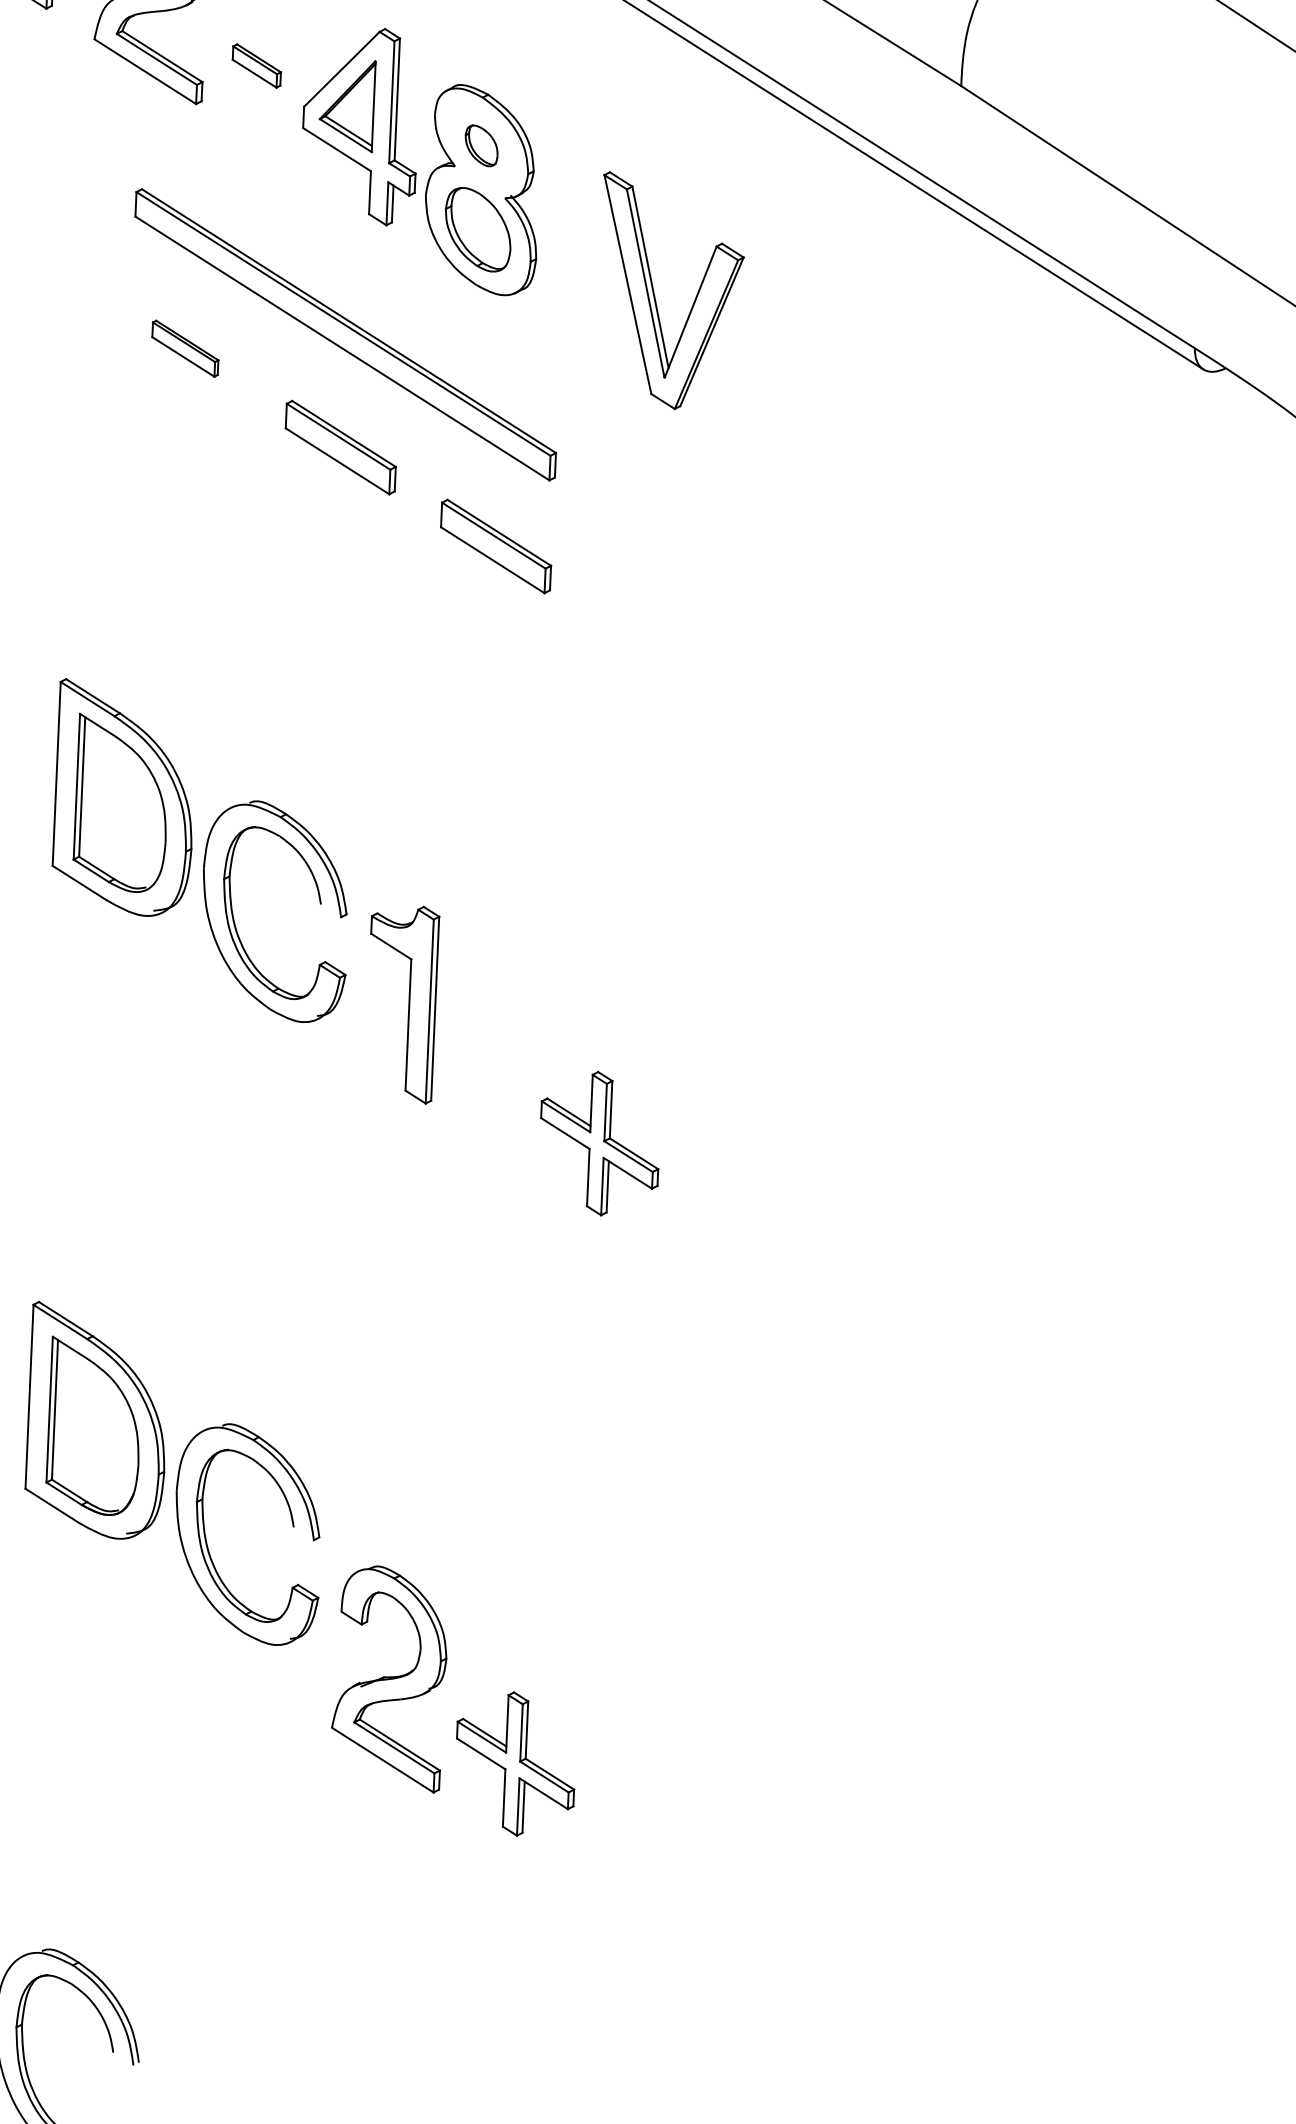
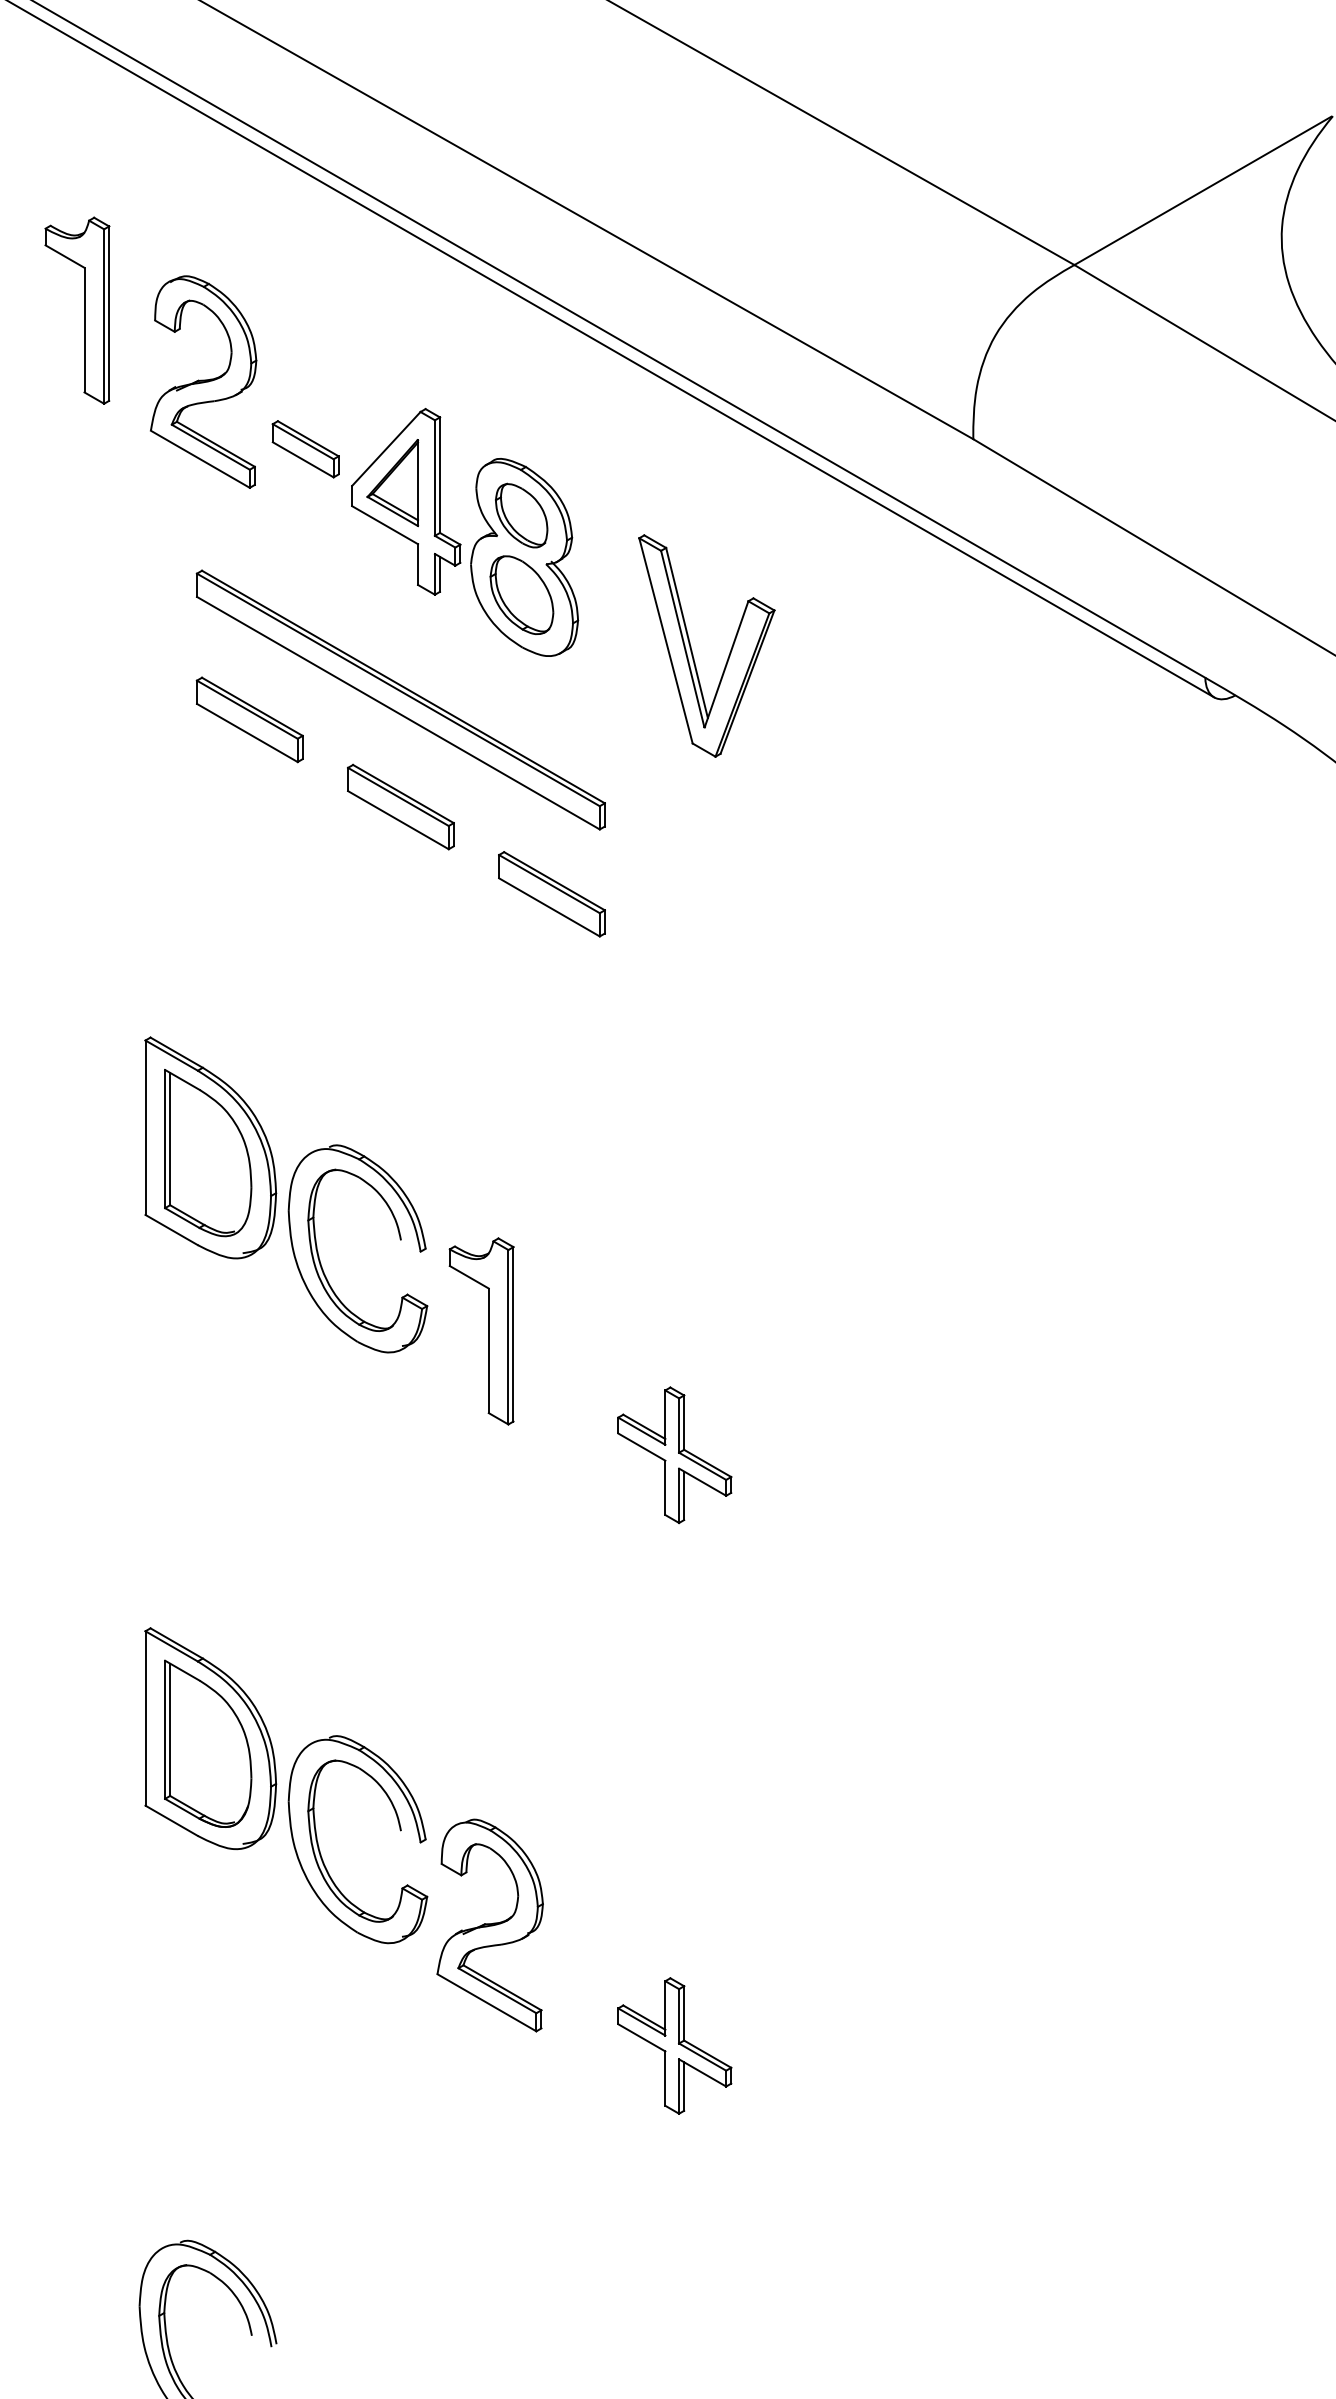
part: (256, 66) -> (305, 449), size x1.43
part: (481, 145) -> (521, 515), size x1.67
part: (185, 348) -> (249, 719), size x1.67
part: (389, 1678) -> (489, 1925), moved
part: (515, 1763) -> (674, 2045), moved

